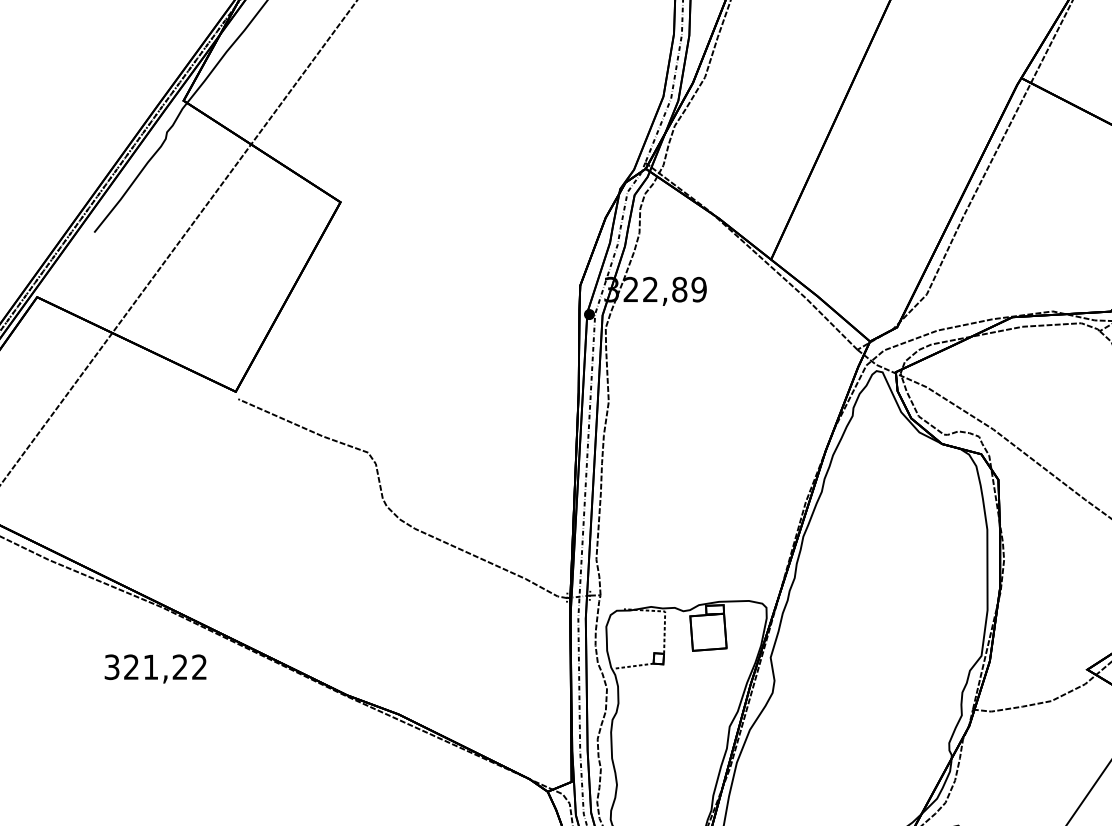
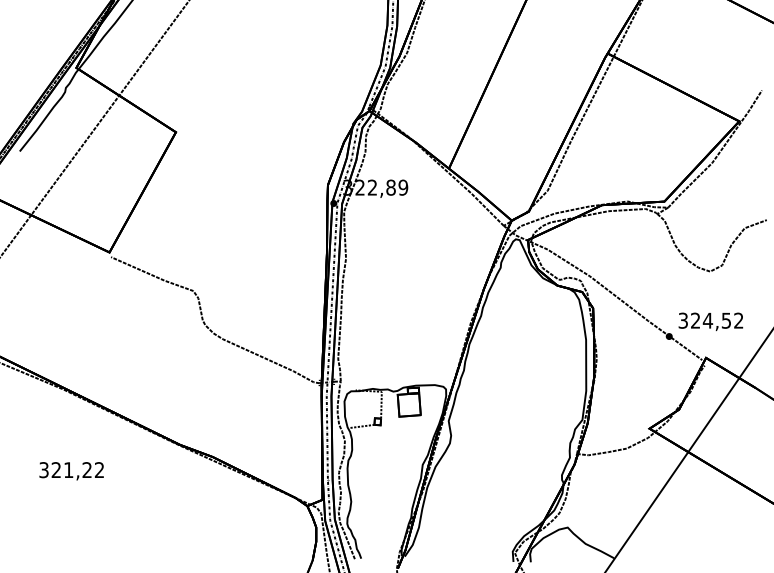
text: (155, 669) -> (71, 471), moved

